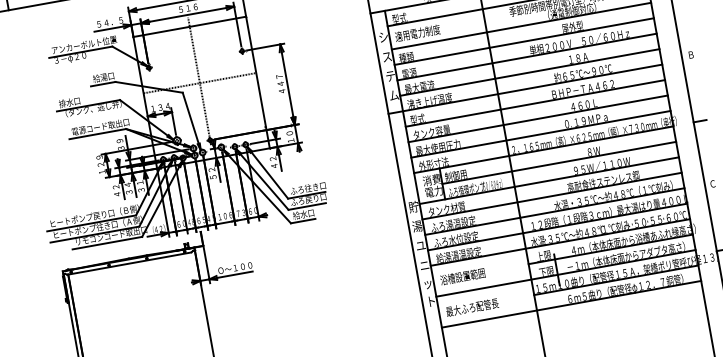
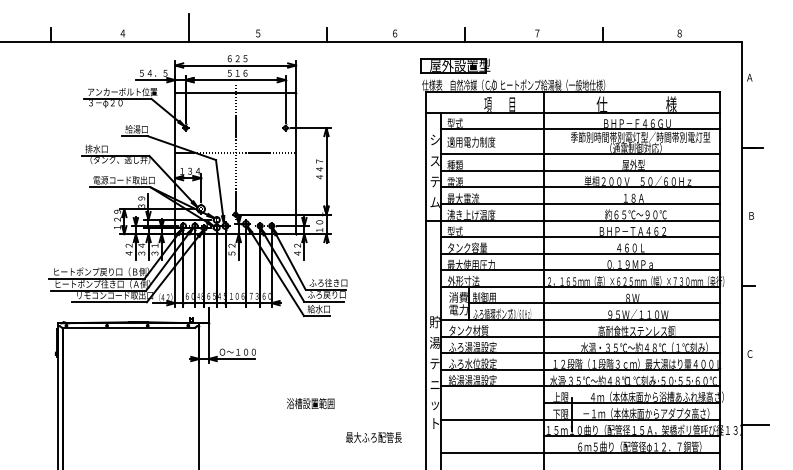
text: (420, 245) -> (434, 363), ユ -> テ
text: (462, 276) -> (310, 403), moved
text: (471, 307) -> (373, 437), moved

